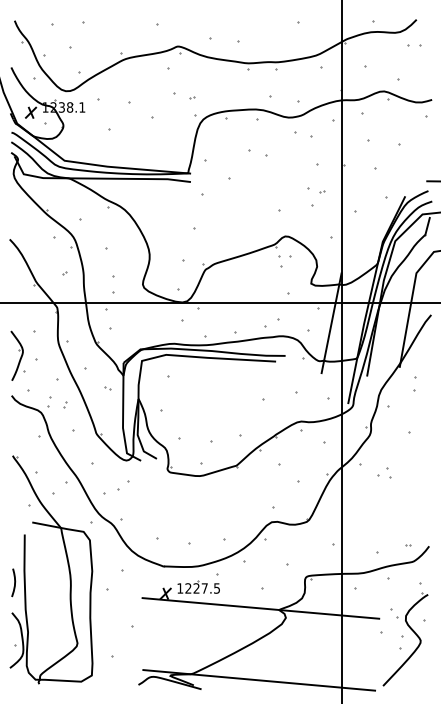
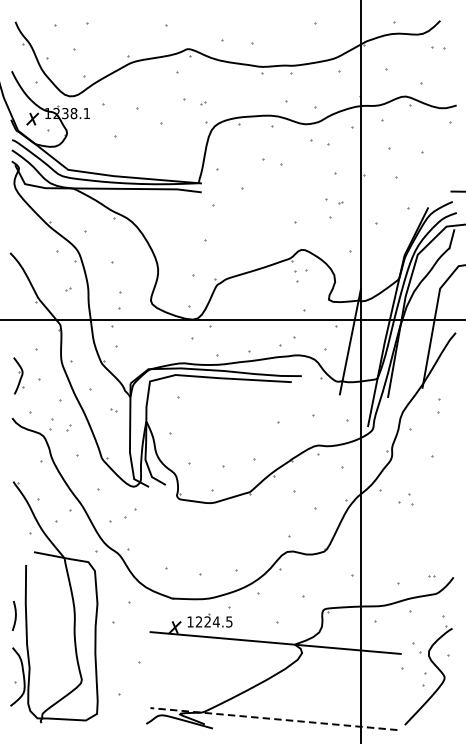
part: (17, 355) -> (18, 375), size x0.7
text: (204, 588) -> (216, 621), 1227.5 -> 1224.5
line: (258, 680) -> (273, 719), solid -> dashed

